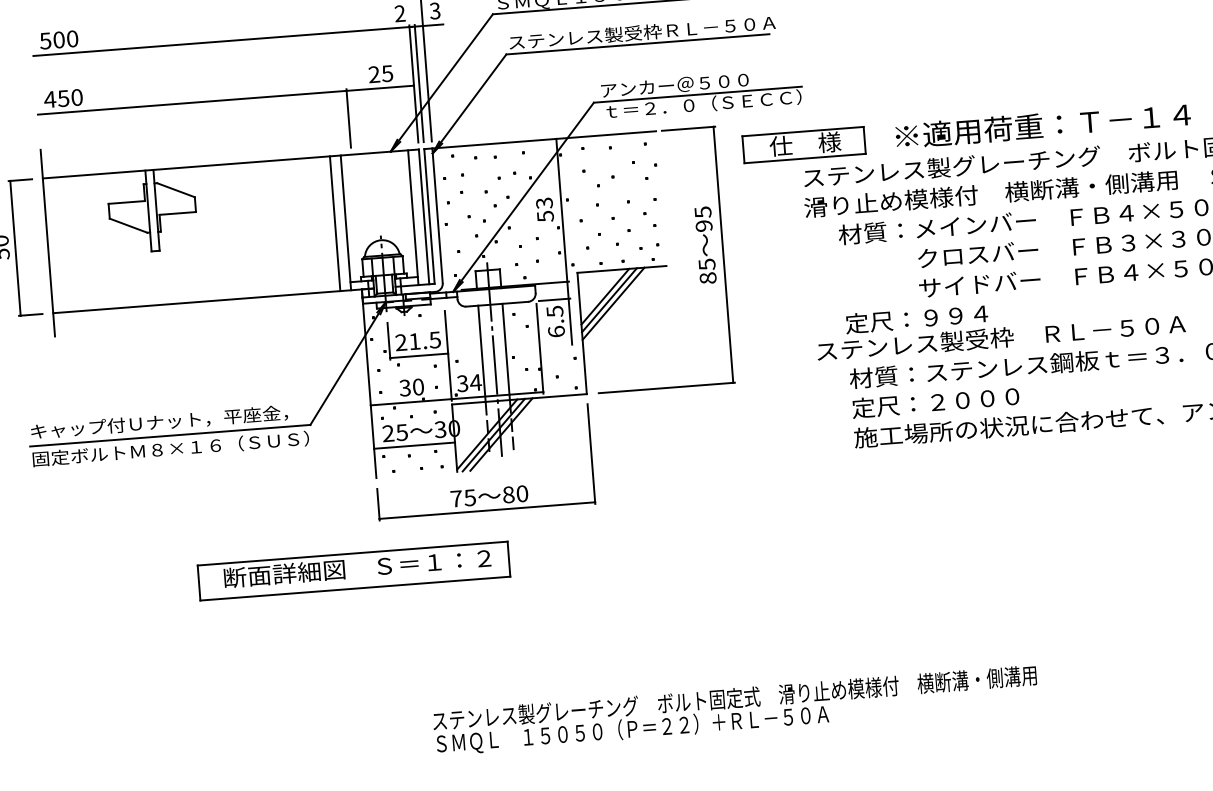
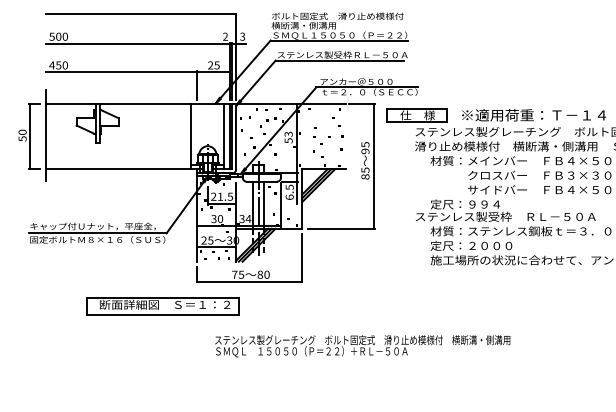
line: (335, 223) -> (186, 136), removed
part: (352, 572) -> (162, 306), moved
text: (735, 711) -> (362, 346), moved

